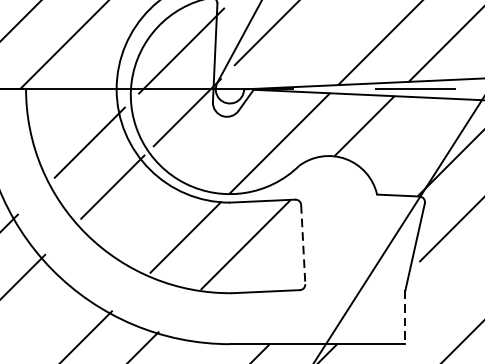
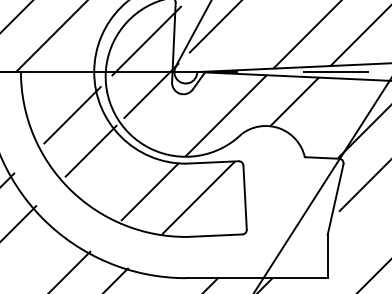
line: (303, 245) -> (245, 198), dashed -> solid
line: (405, 317) -> (327, 256), dashed -> solid

